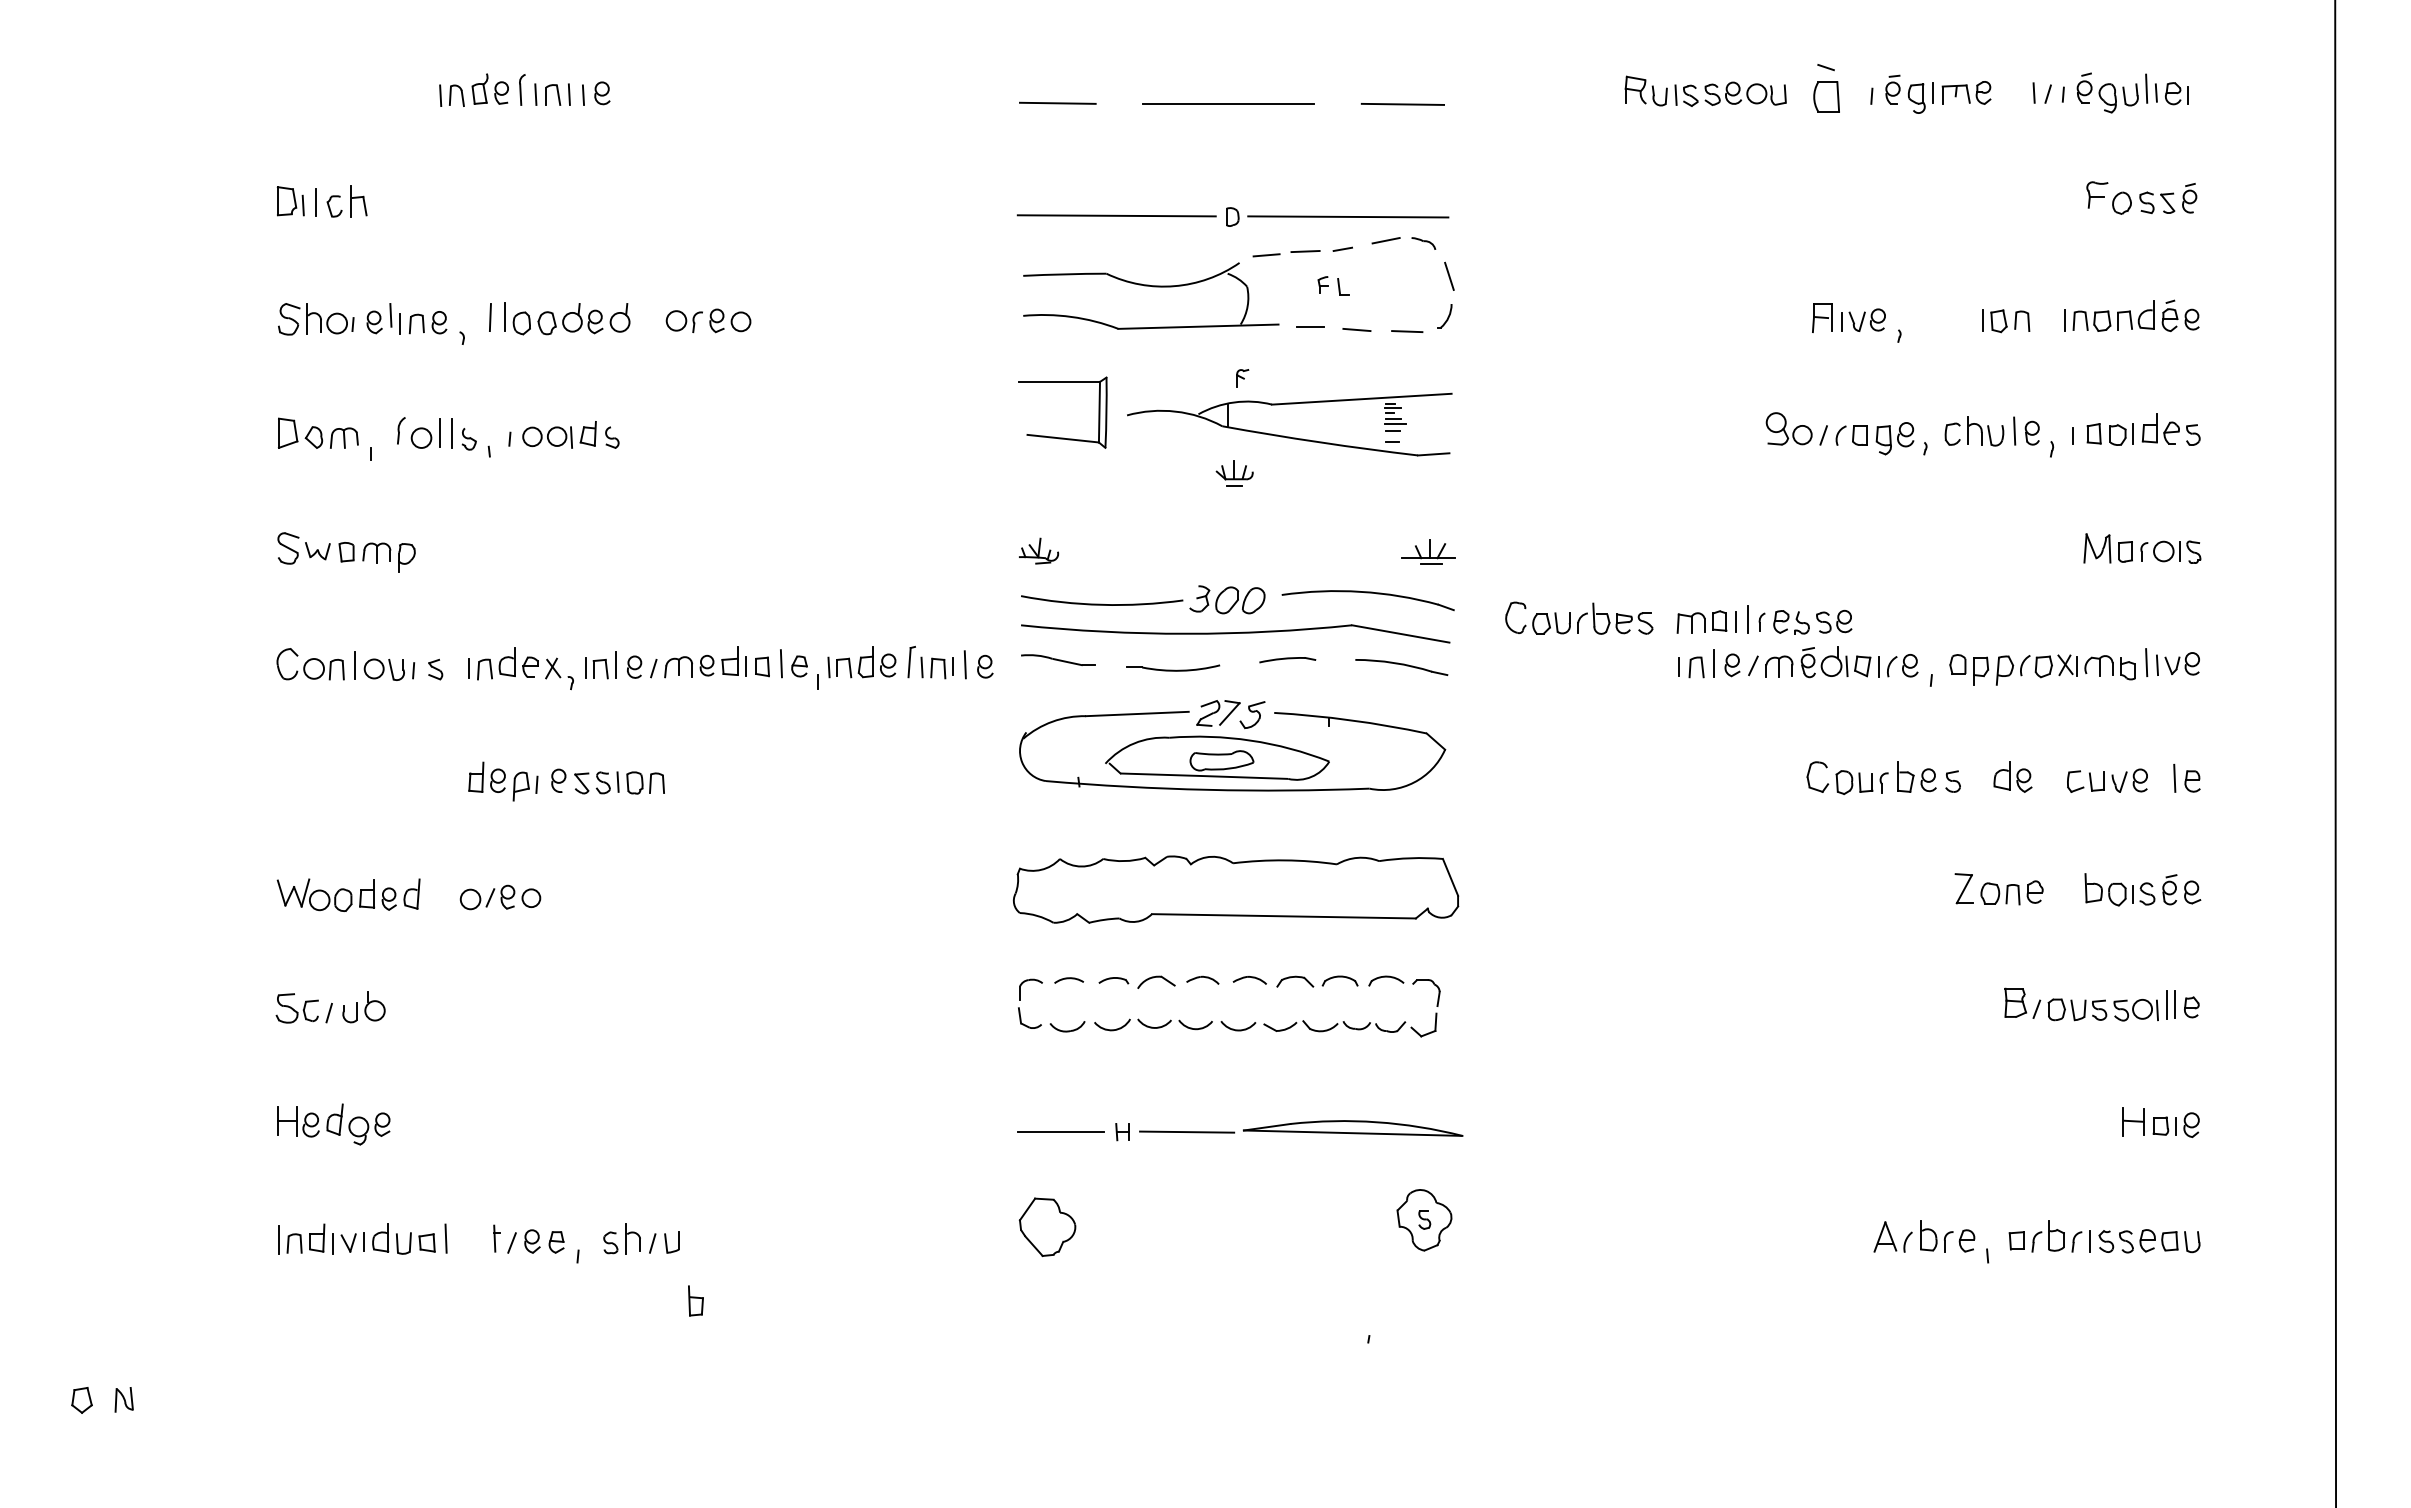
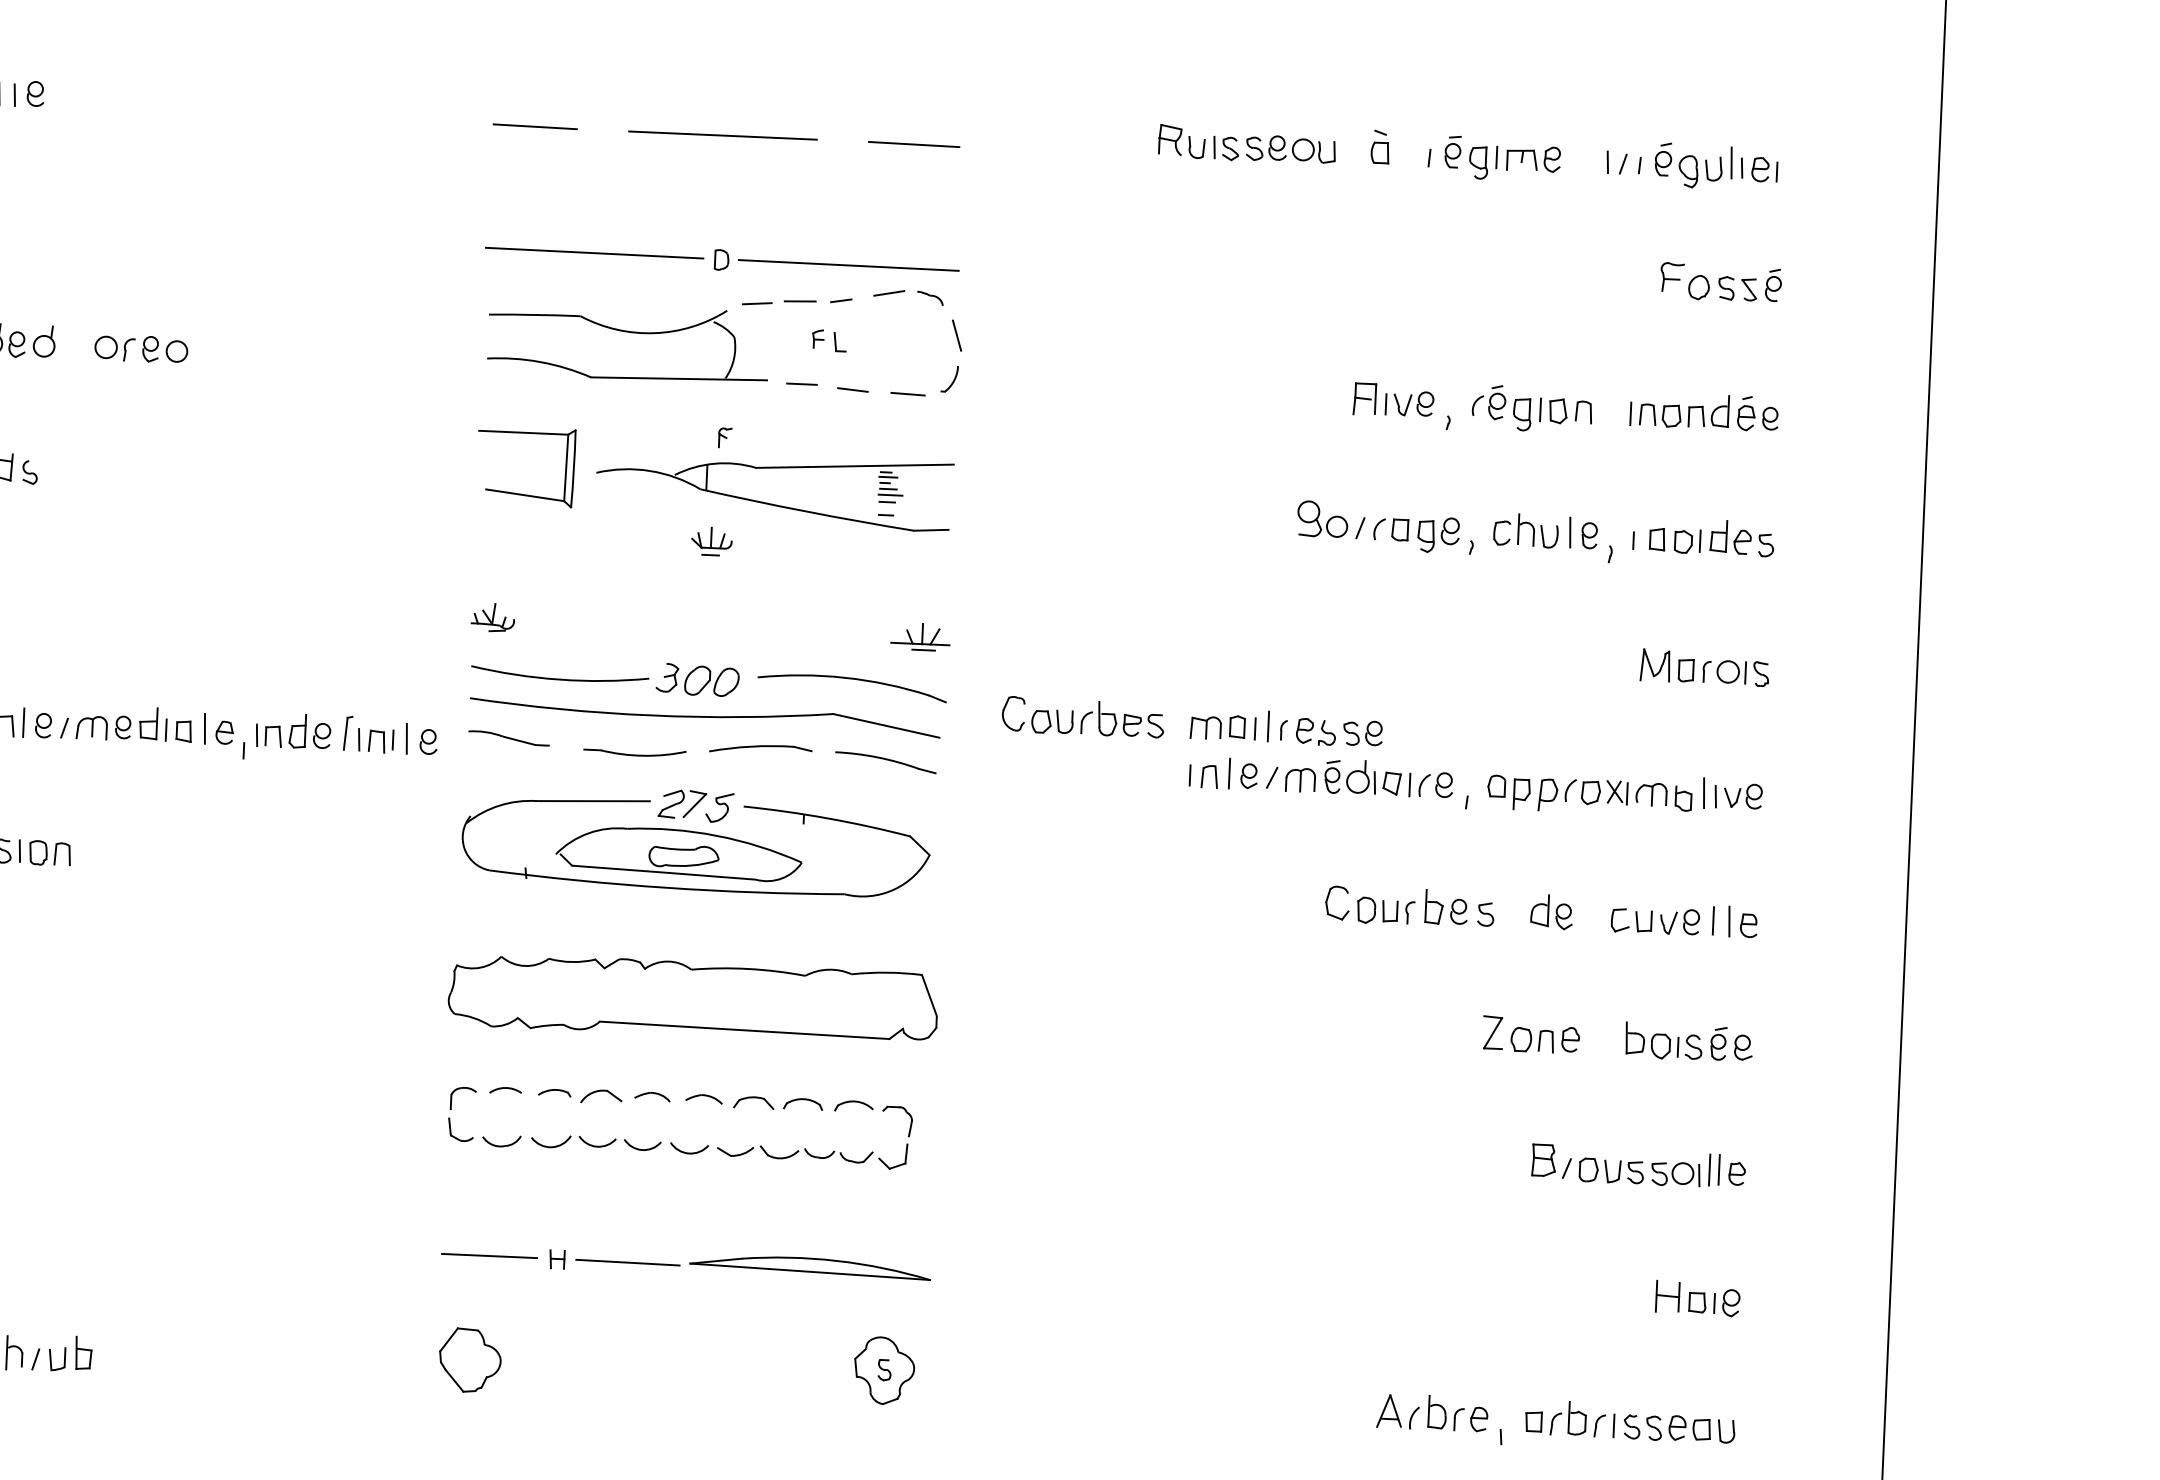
part: (1826, 87) -> (1380, 146), size x0.62
part: (1947, 320) -> (1501, 407), added
part: (1287, 659) -> (760, 748), size x1.67
line: (2160, 777) -> (1713, 919), added
part: (695, 1300) -> (83, 1352), moved

